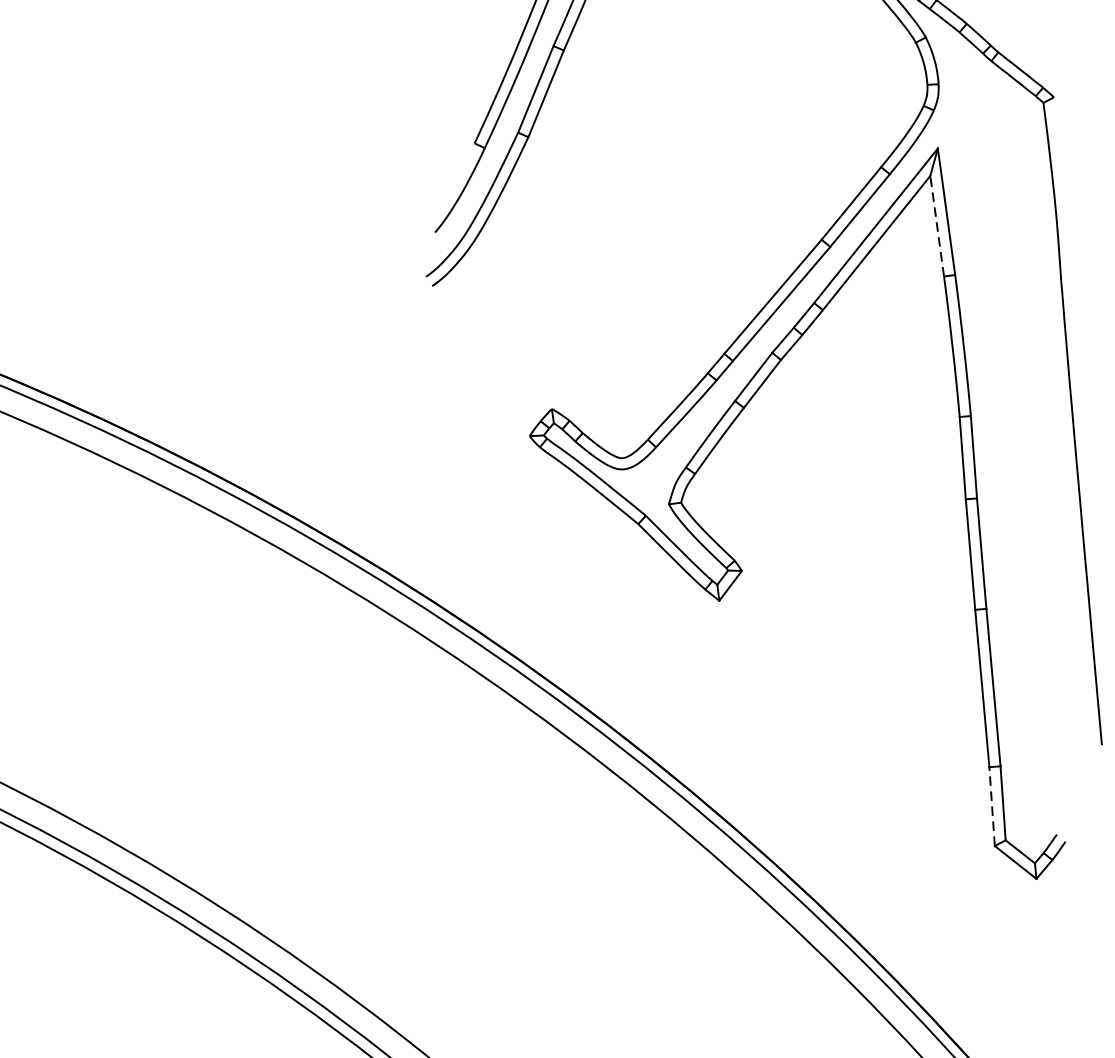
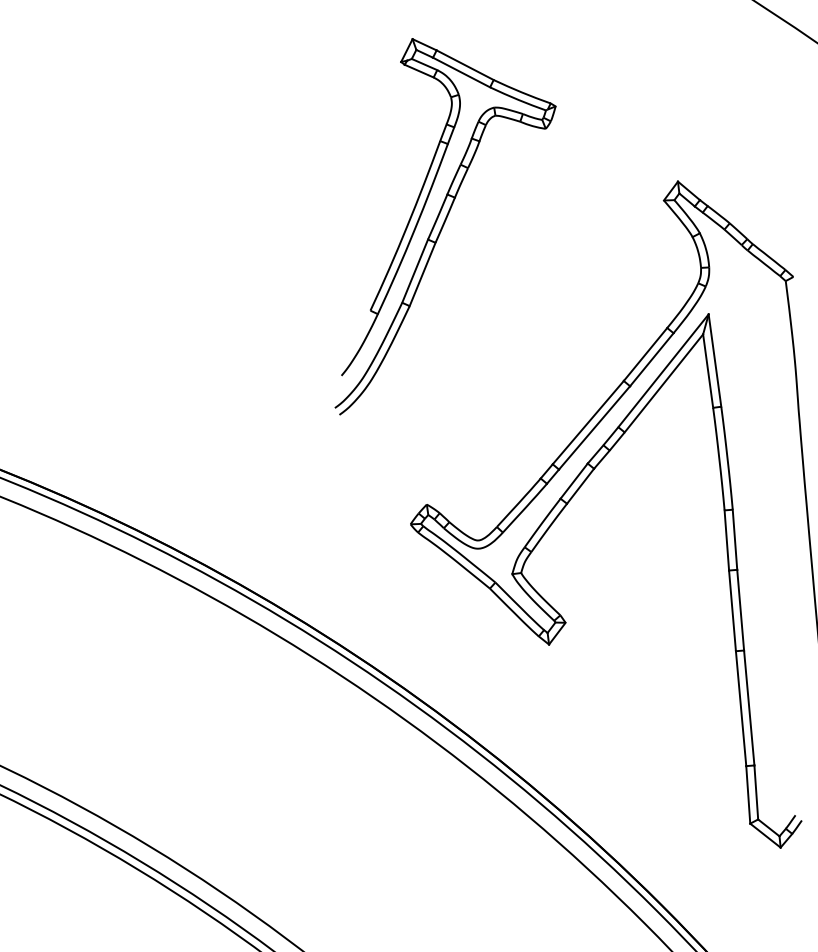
line: (937, 225) -> (708, 370), dashed -> solid
line: (992, 806) -> (748, 794), dashed -> solid

